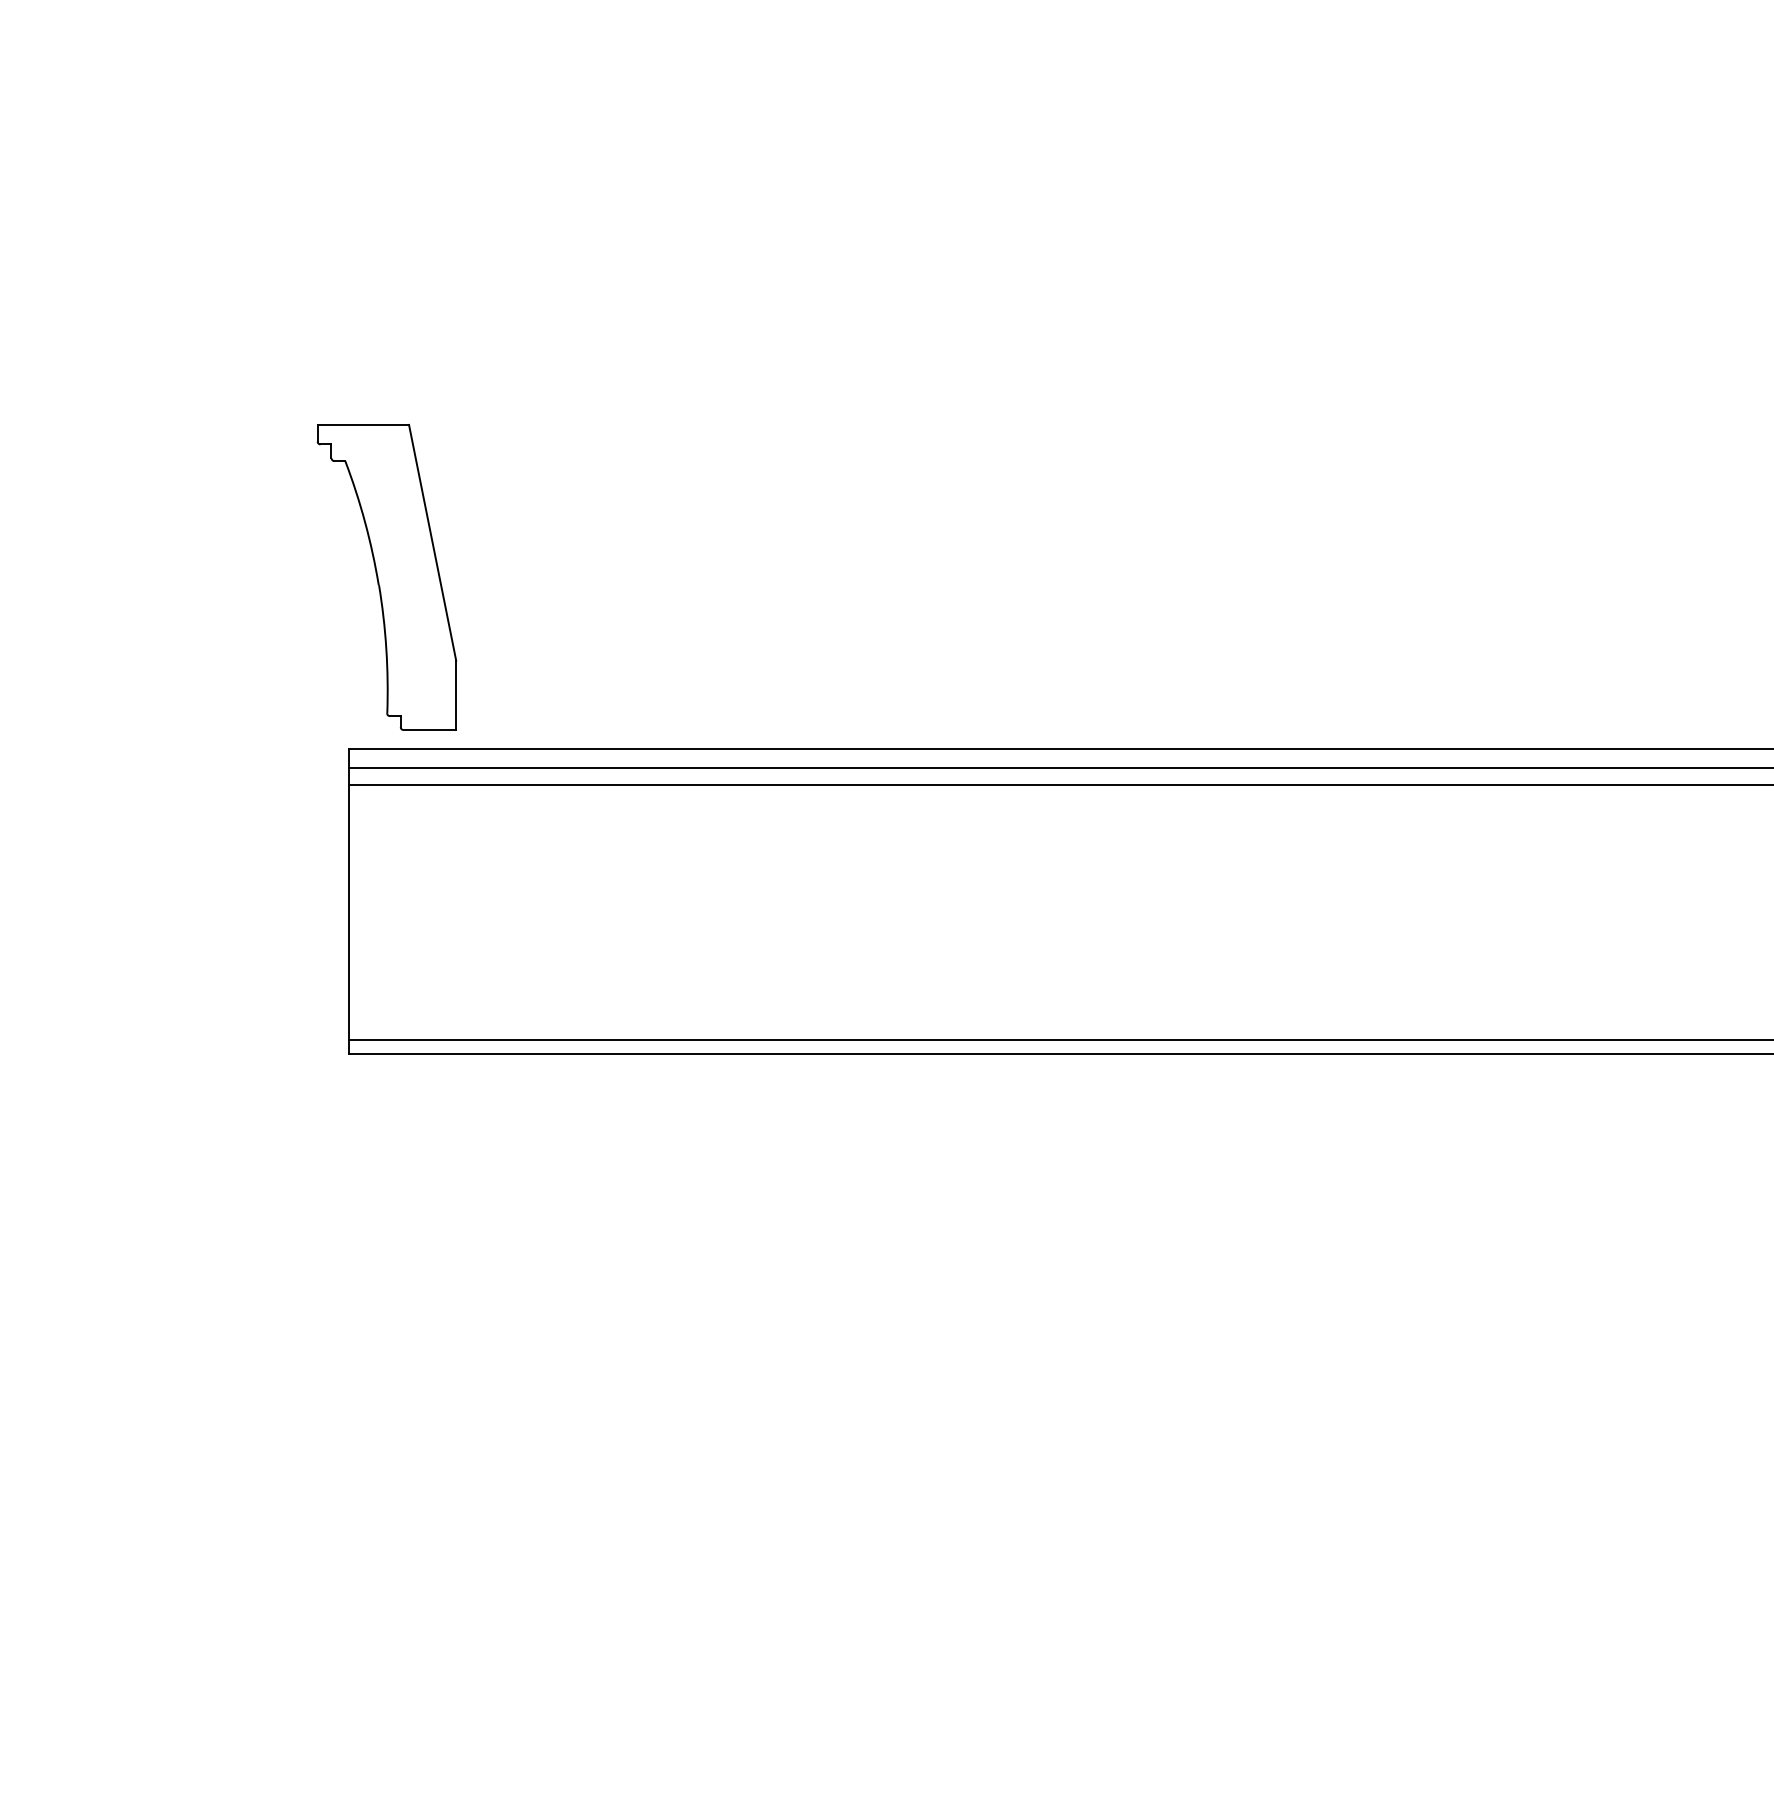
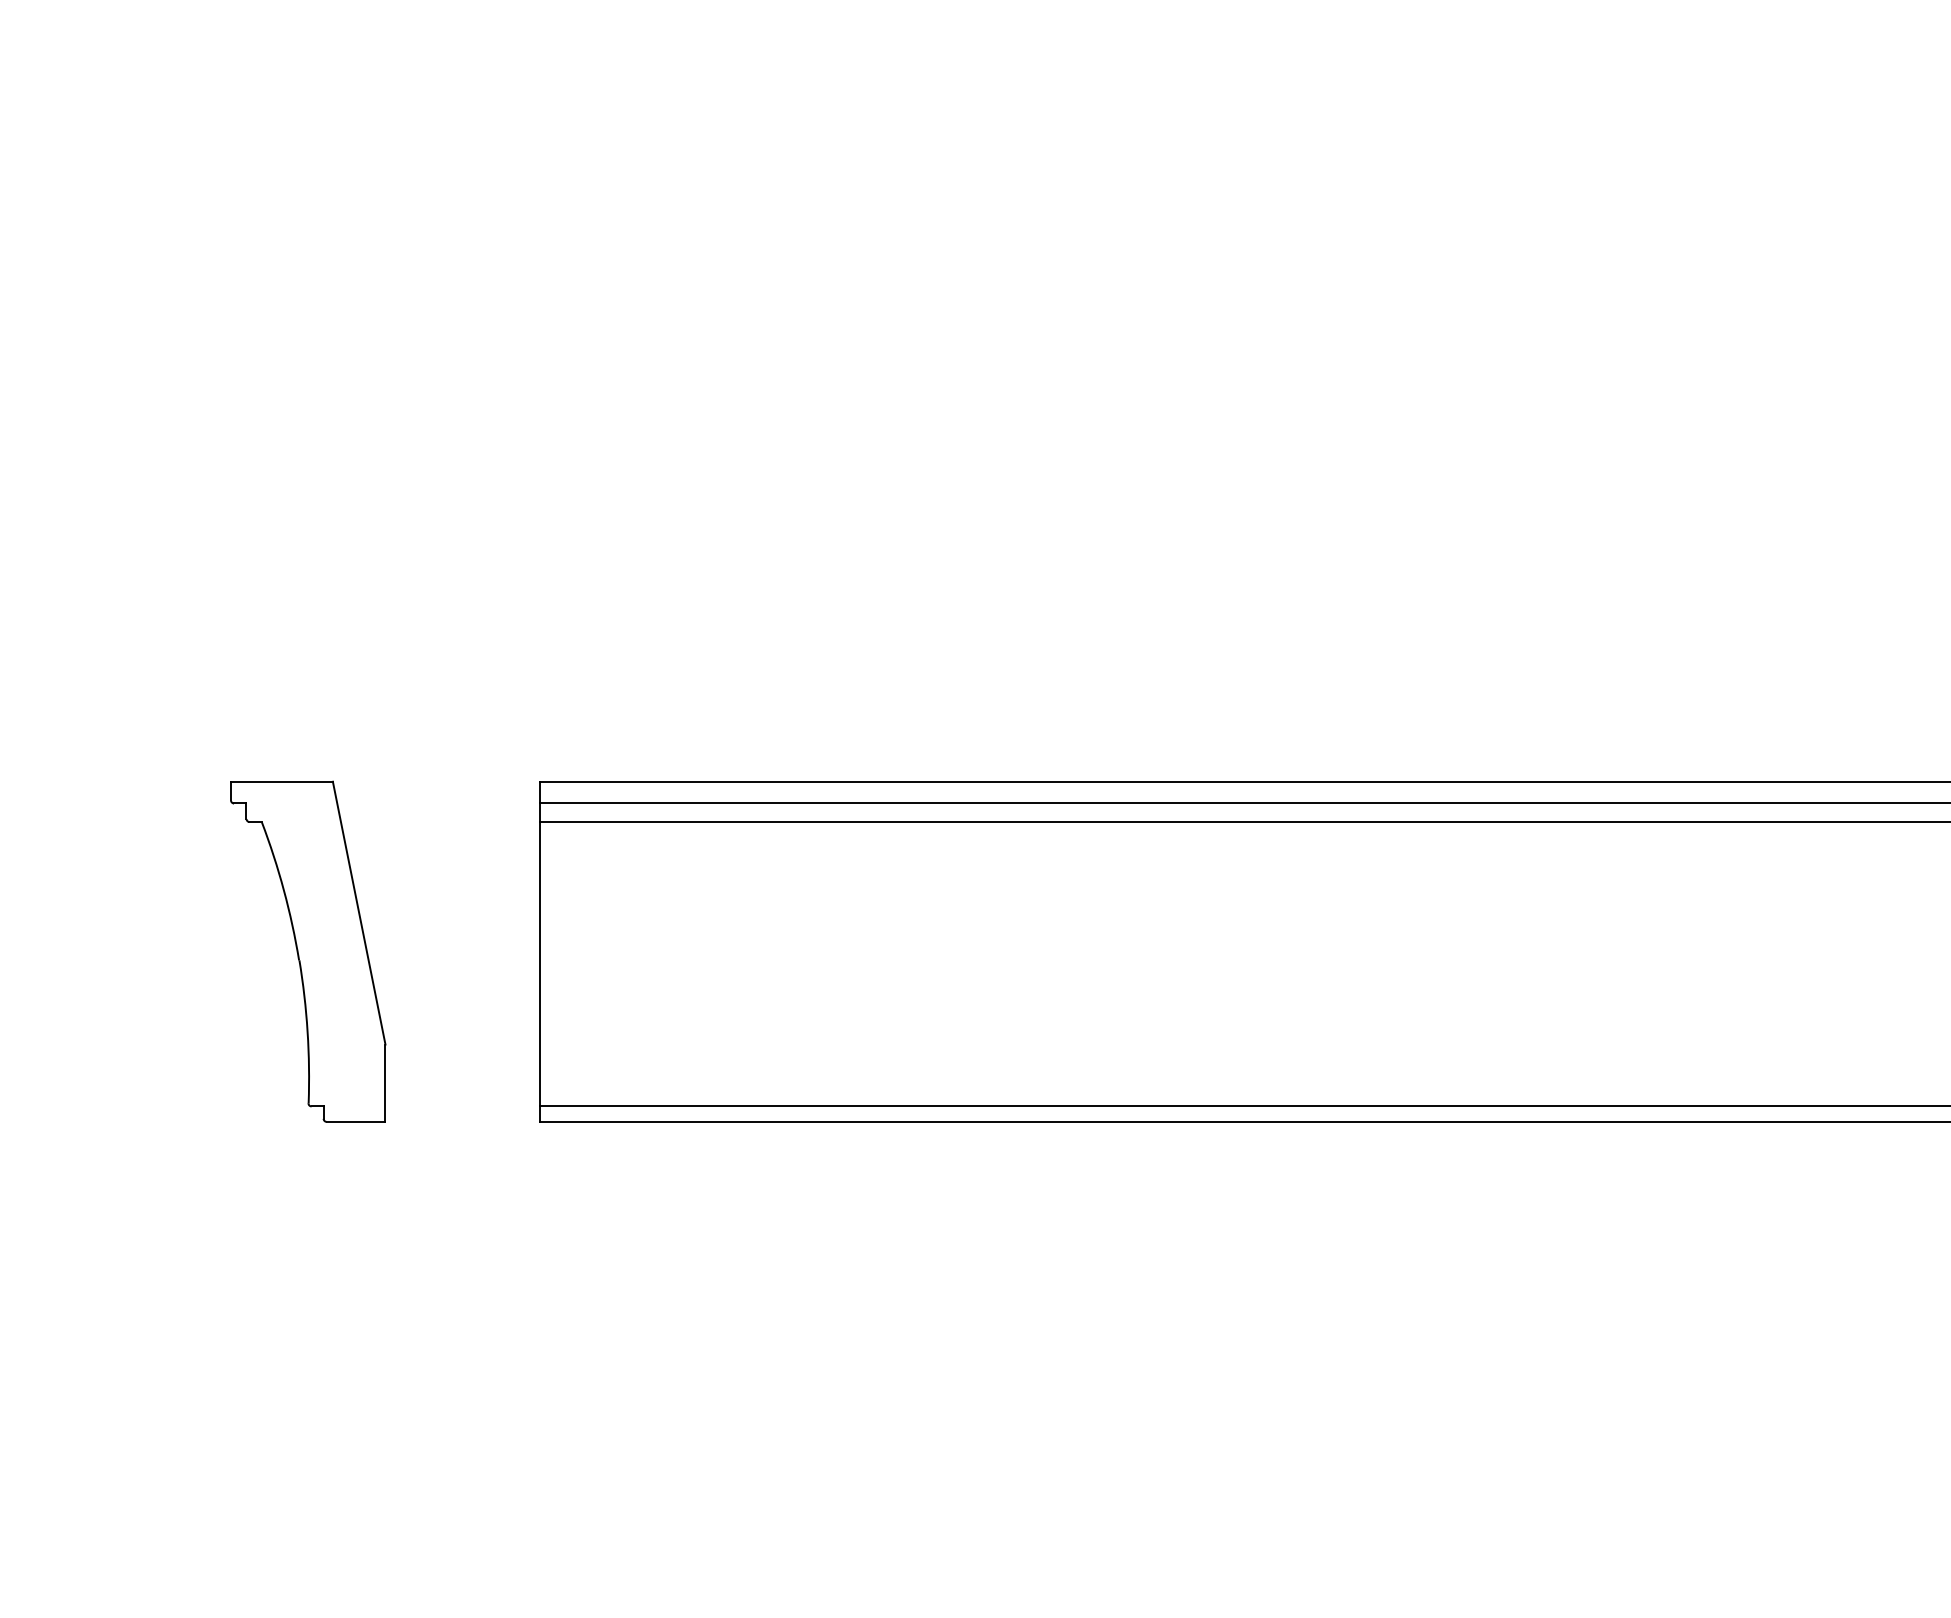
part: (386, 576) -> (307, 950), moved

